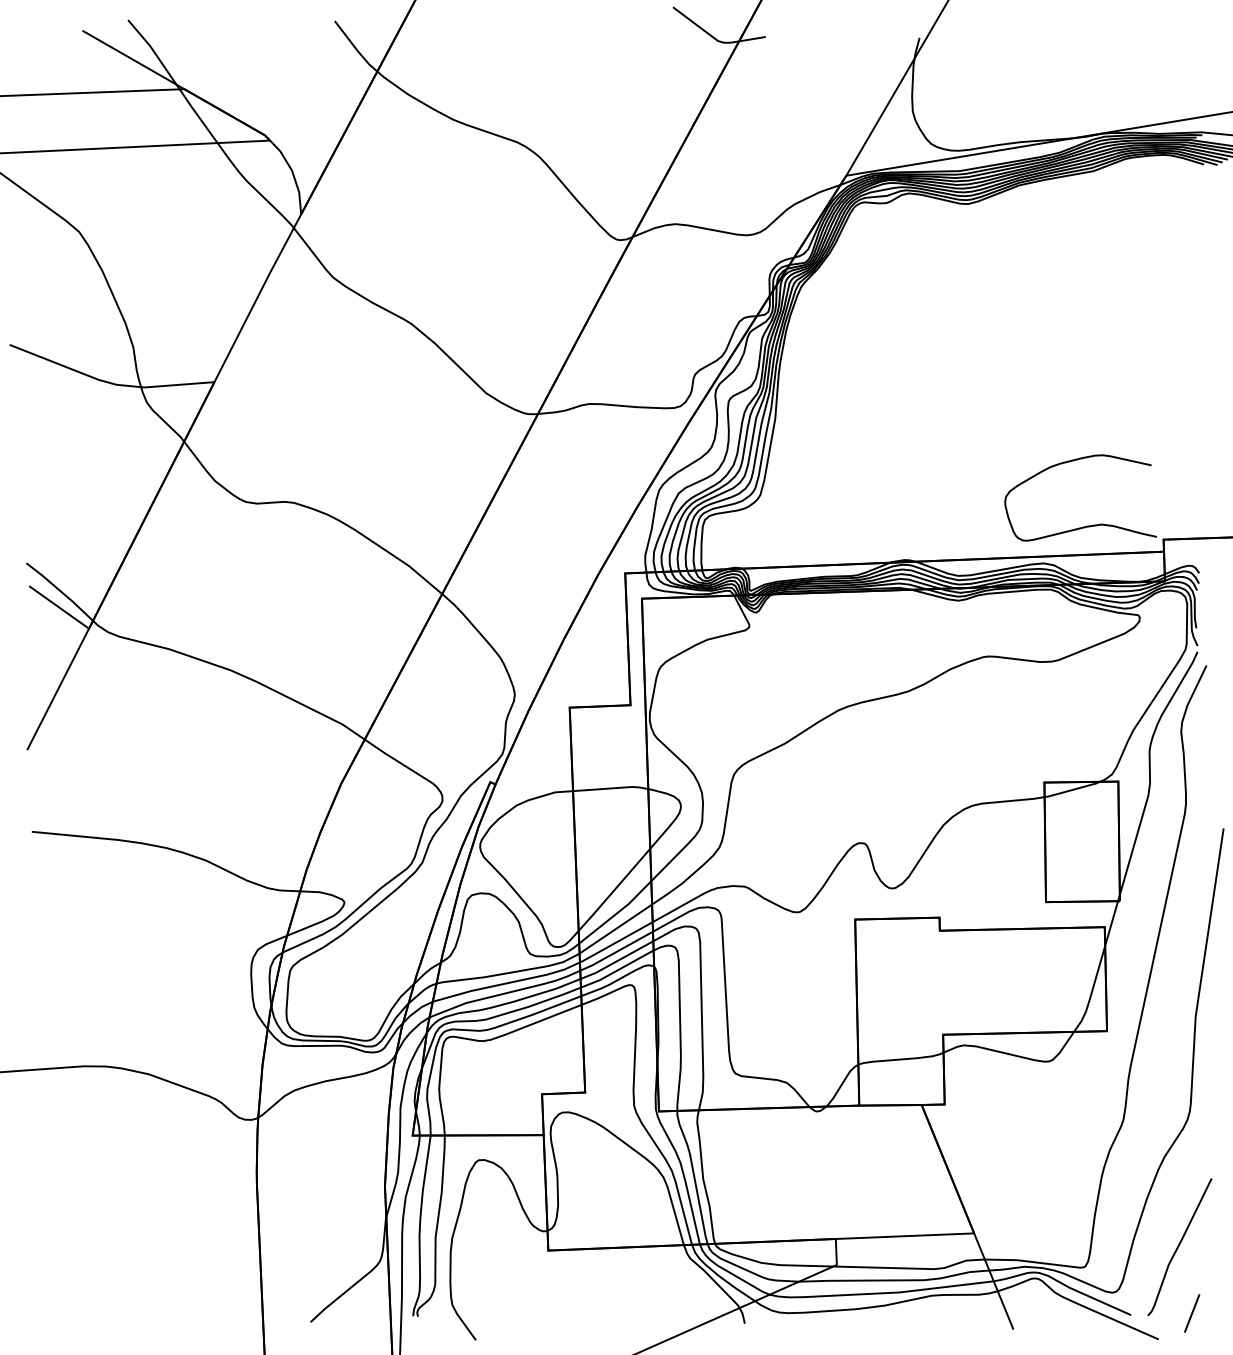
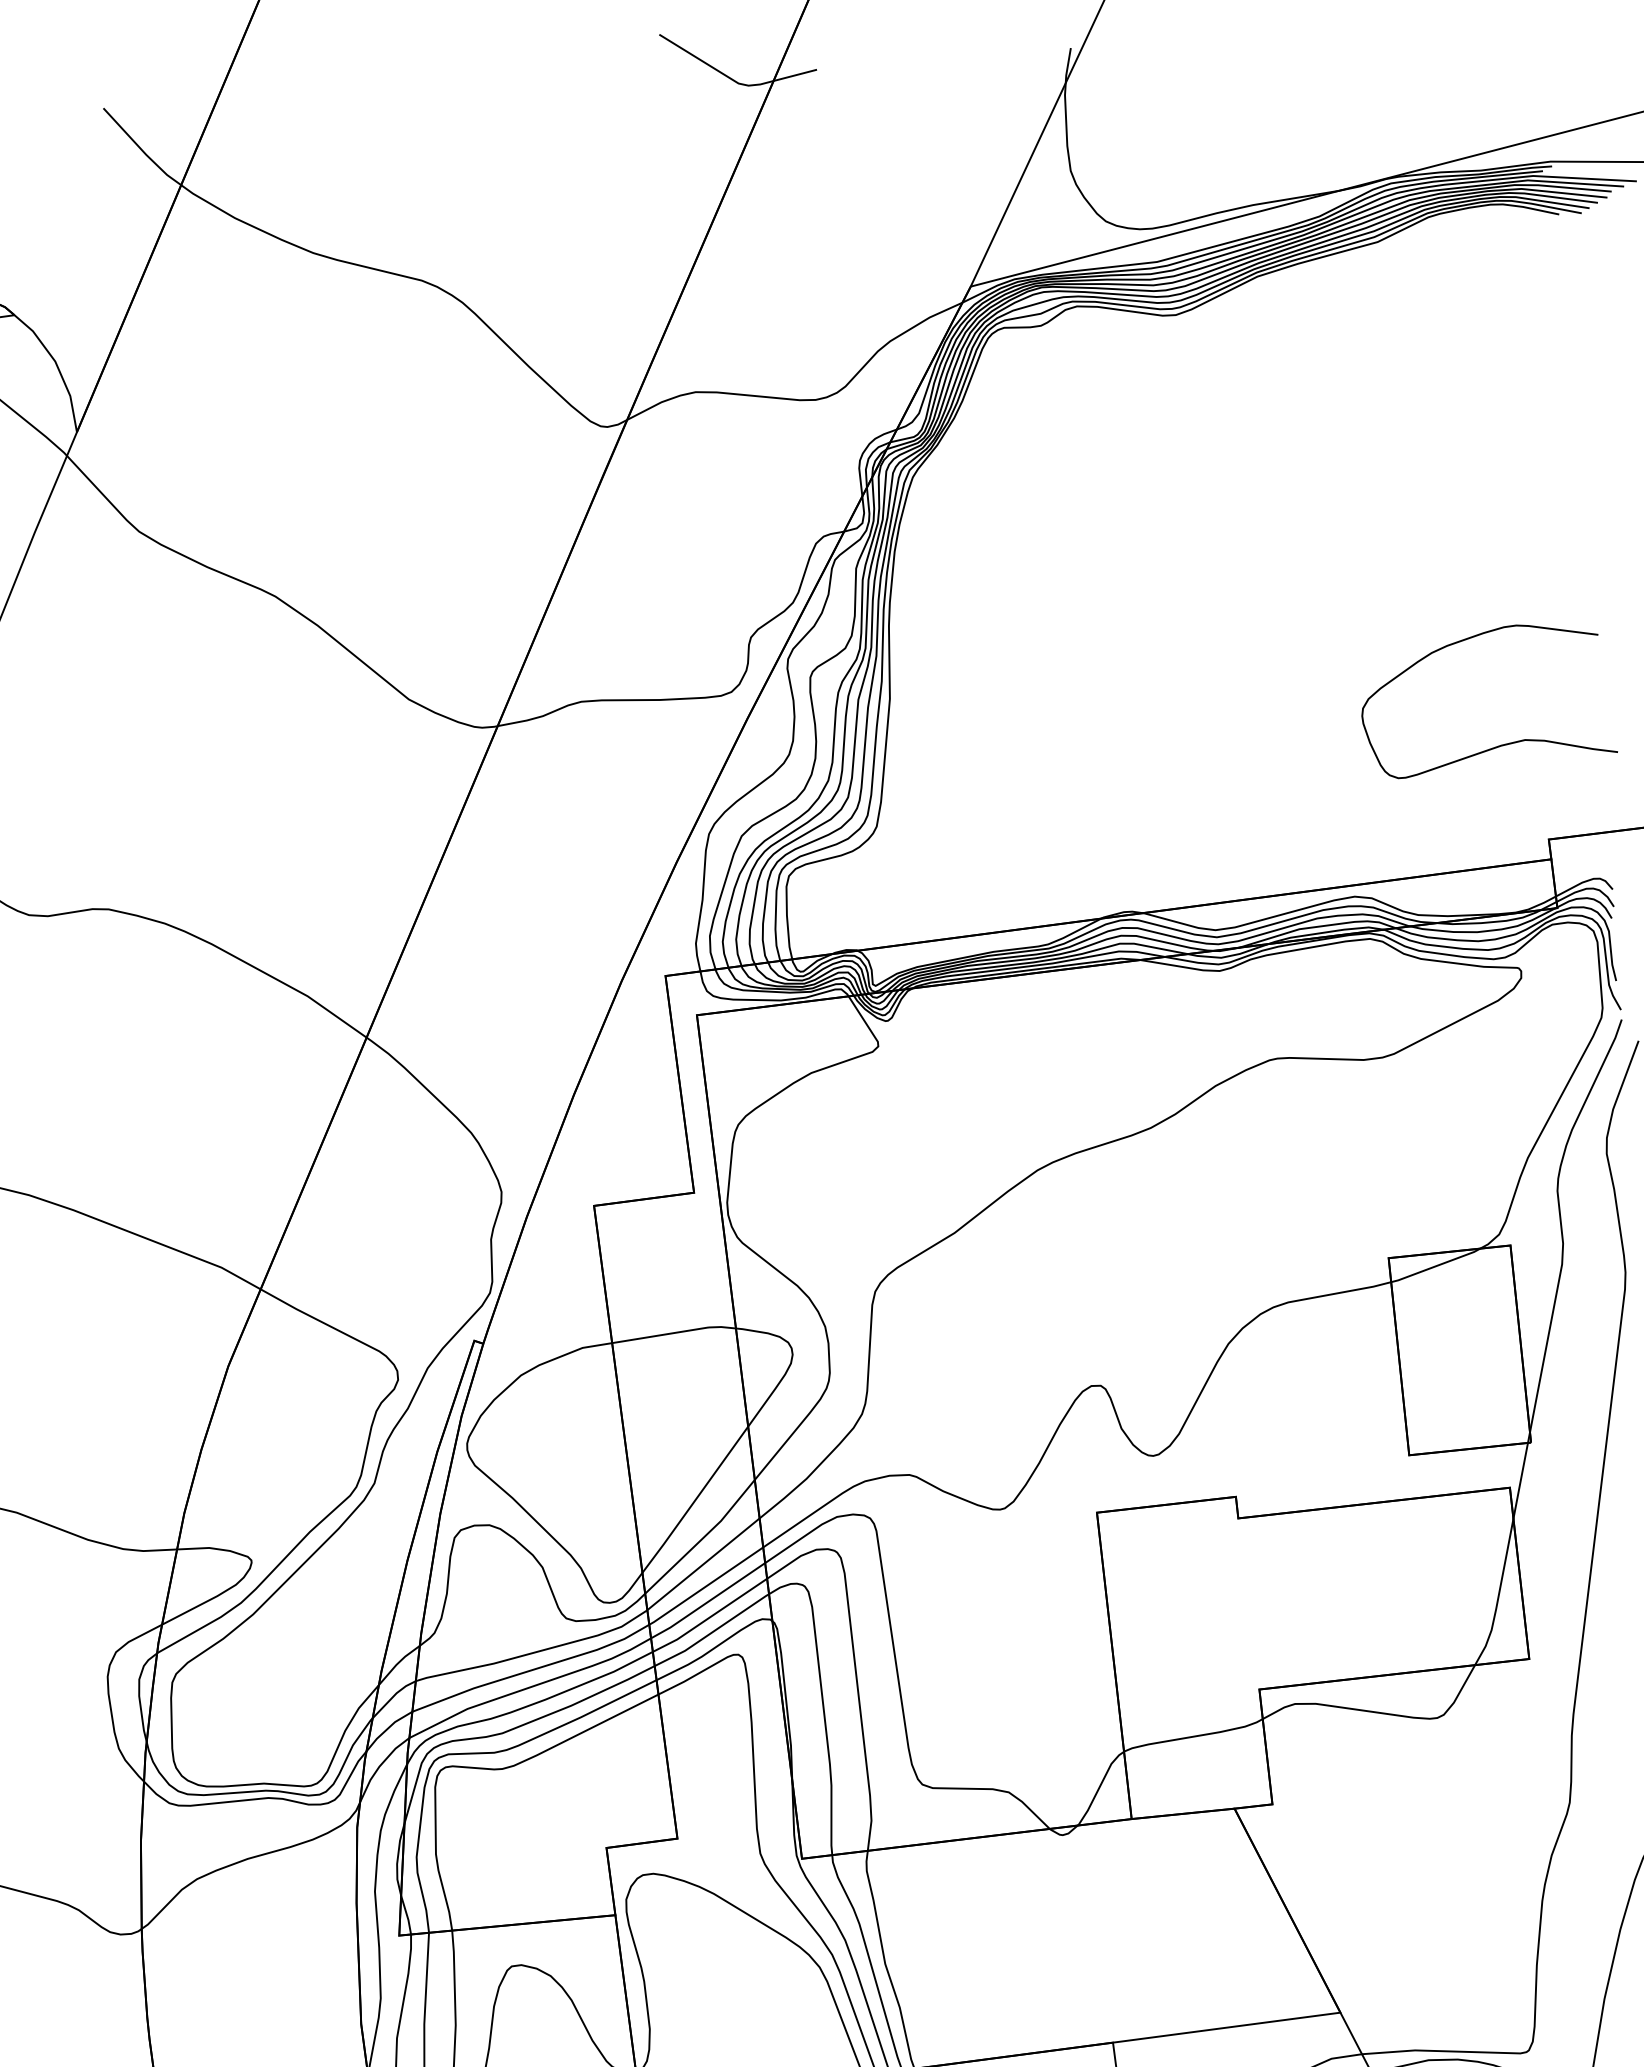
curve: (1086, 525) -> (1500, 743), moved

